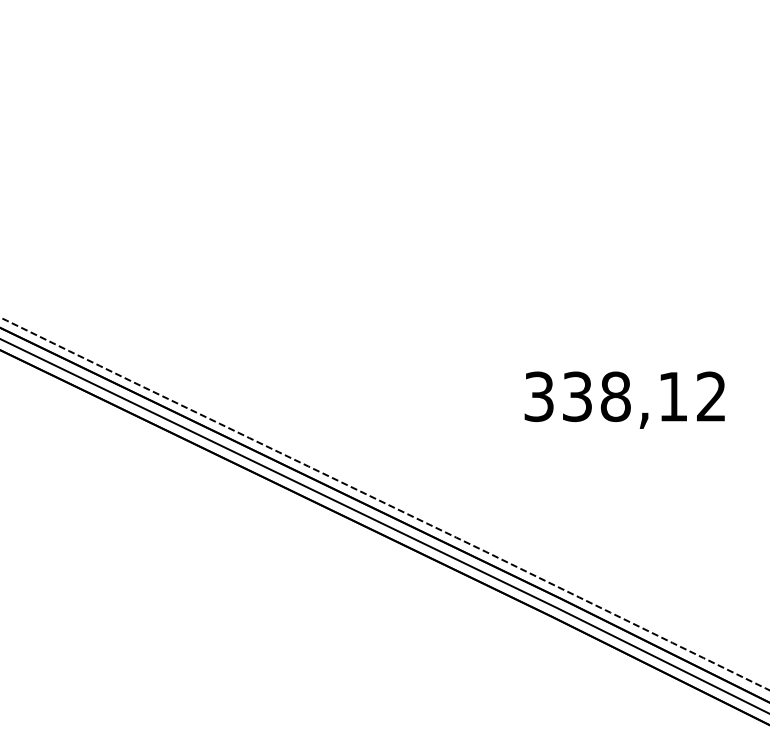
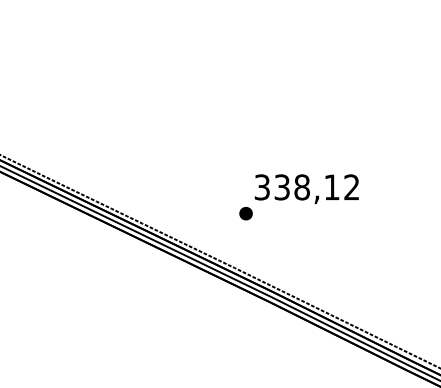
part: (506, 446) -> (245, 213), added

